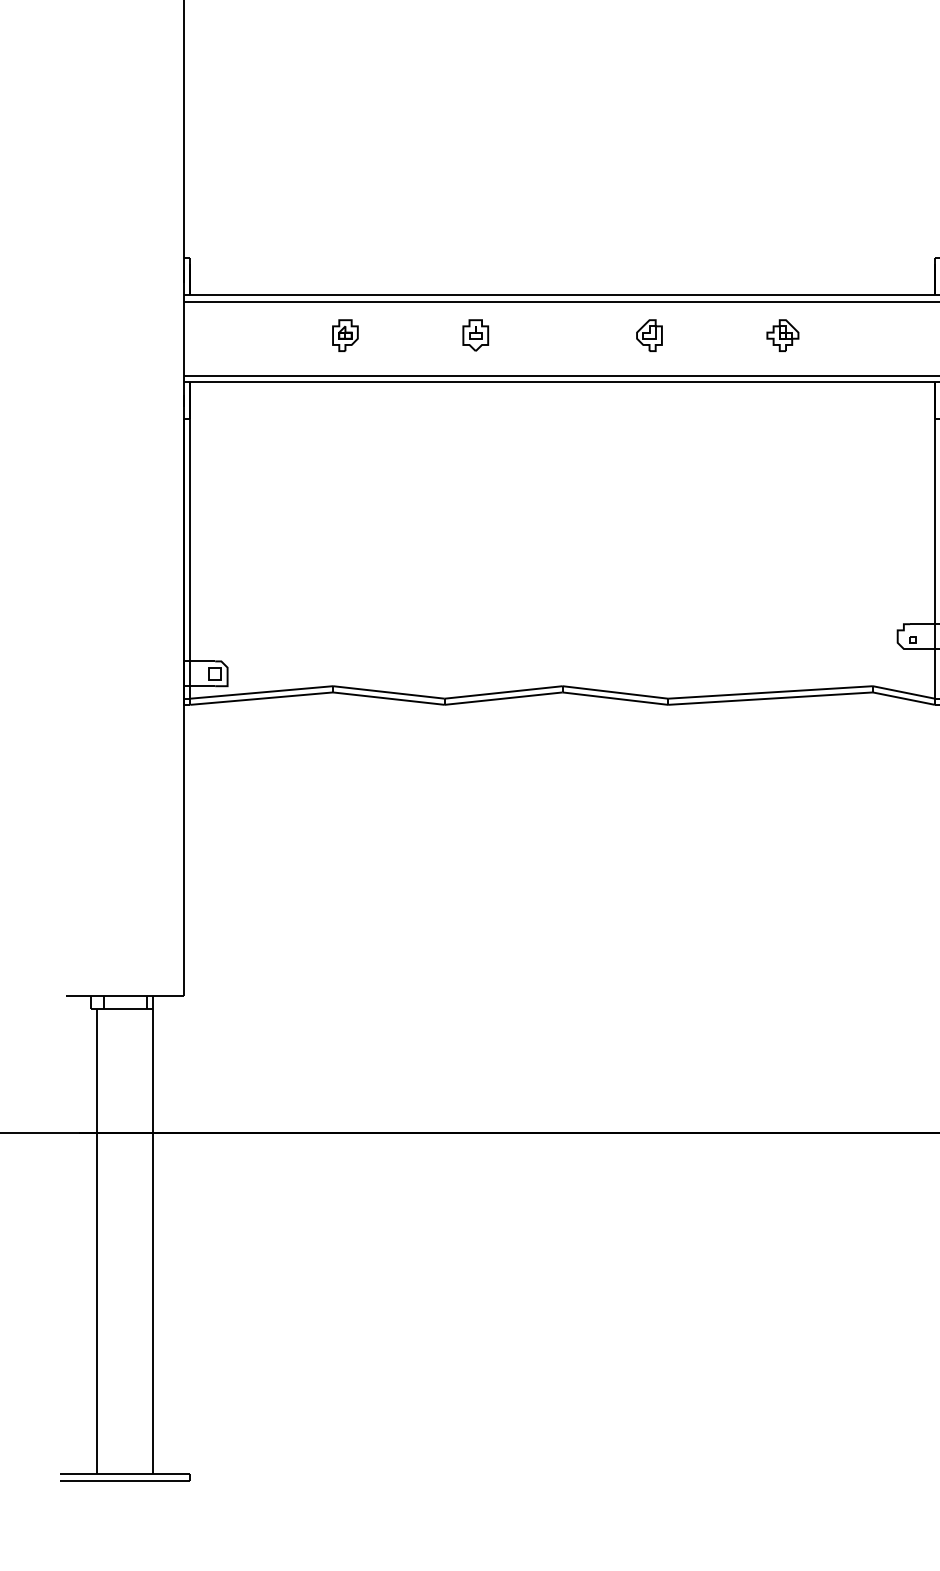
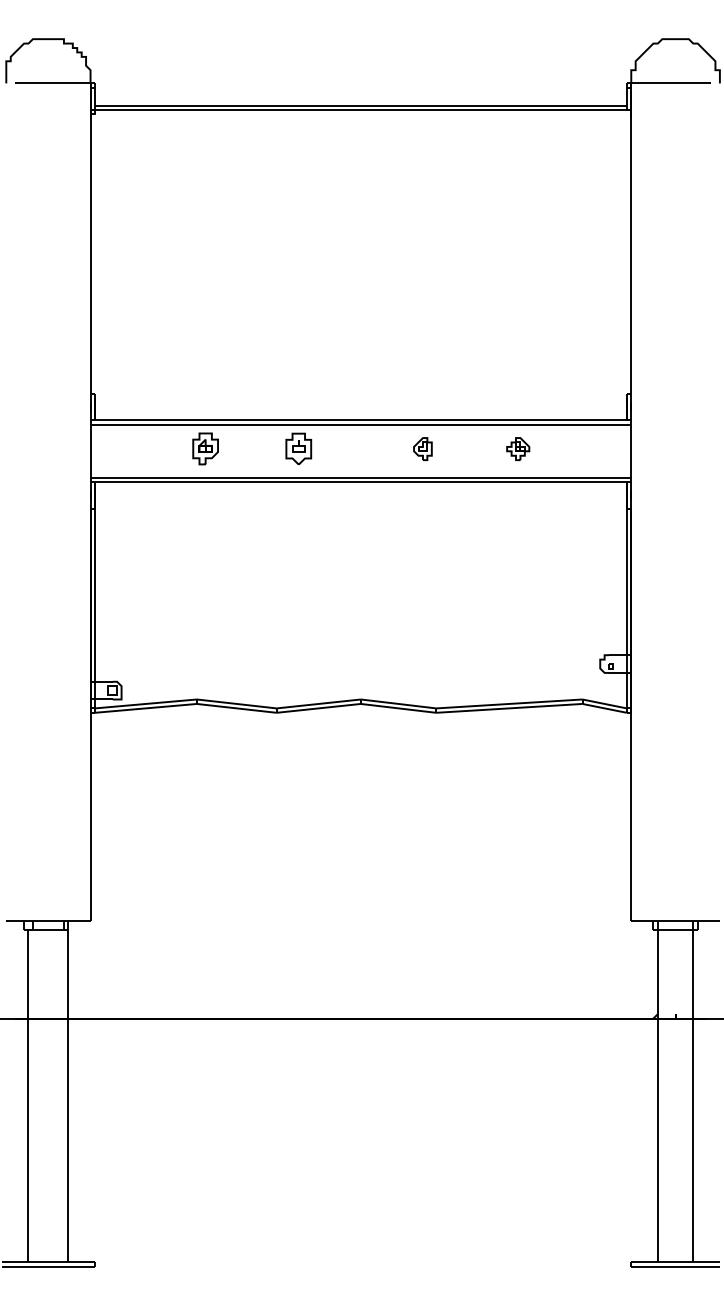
part: (475, 334) -> (298, 448), size x1.4
part: (345, 336) -> (205, 449), size x1.4

